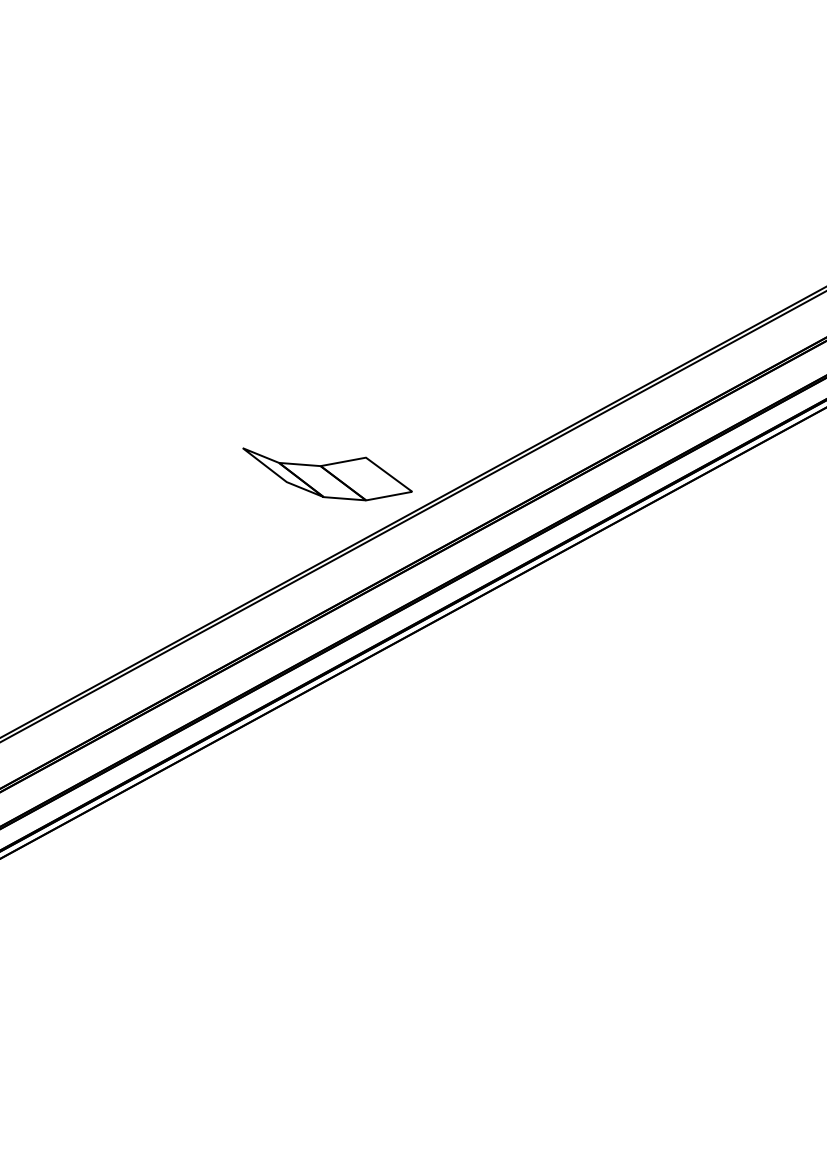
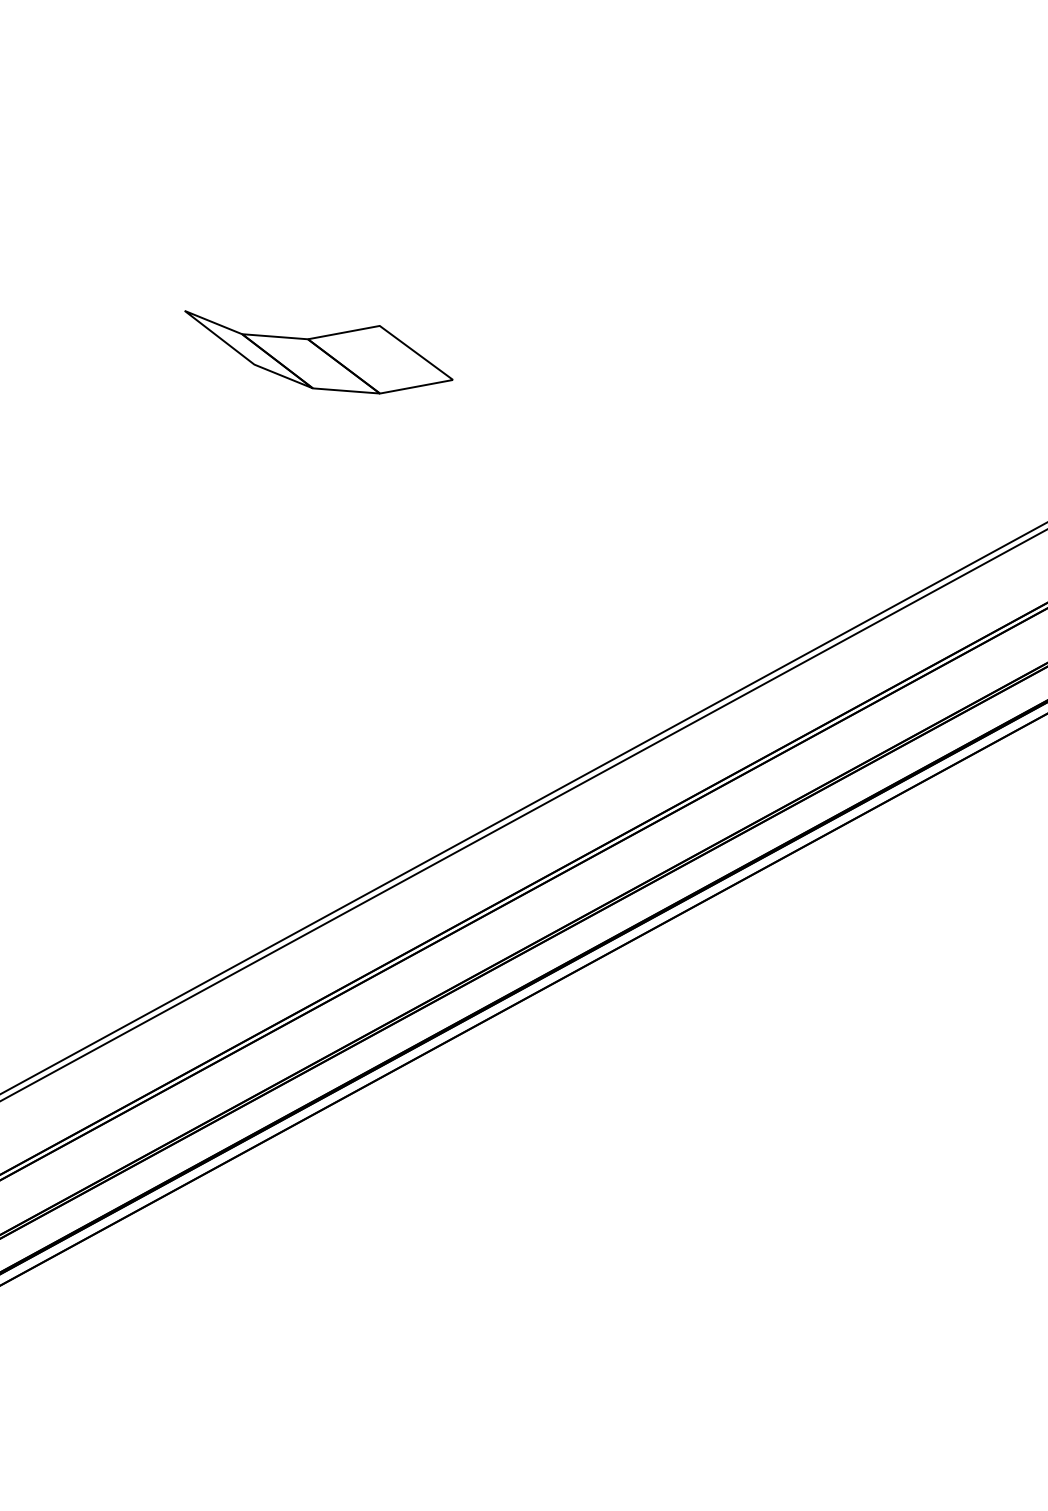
part: (327, 474) -> (318, 352), moved

